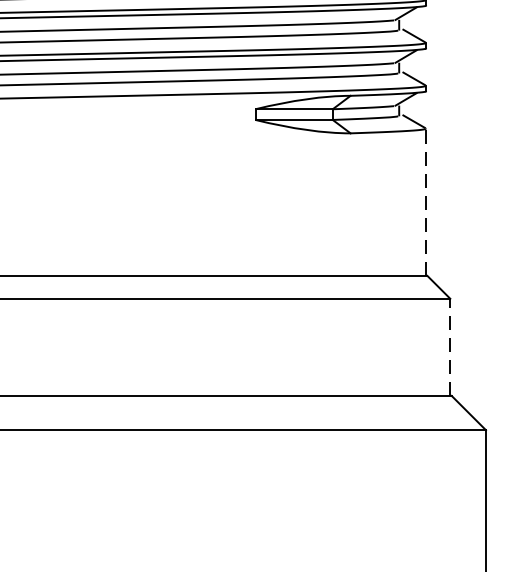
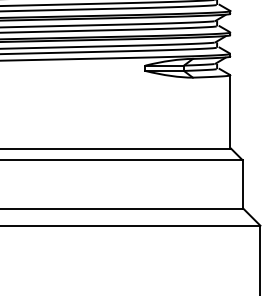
line: (426, 203) -> (230, 112), dashed -> solid
line: (450, 345) -> (242, 183), dashed -> solid

